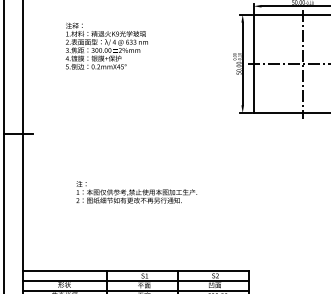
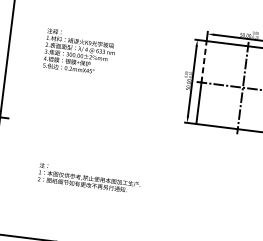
line: (253, 39) -> (203, 61), solid -> dashed

